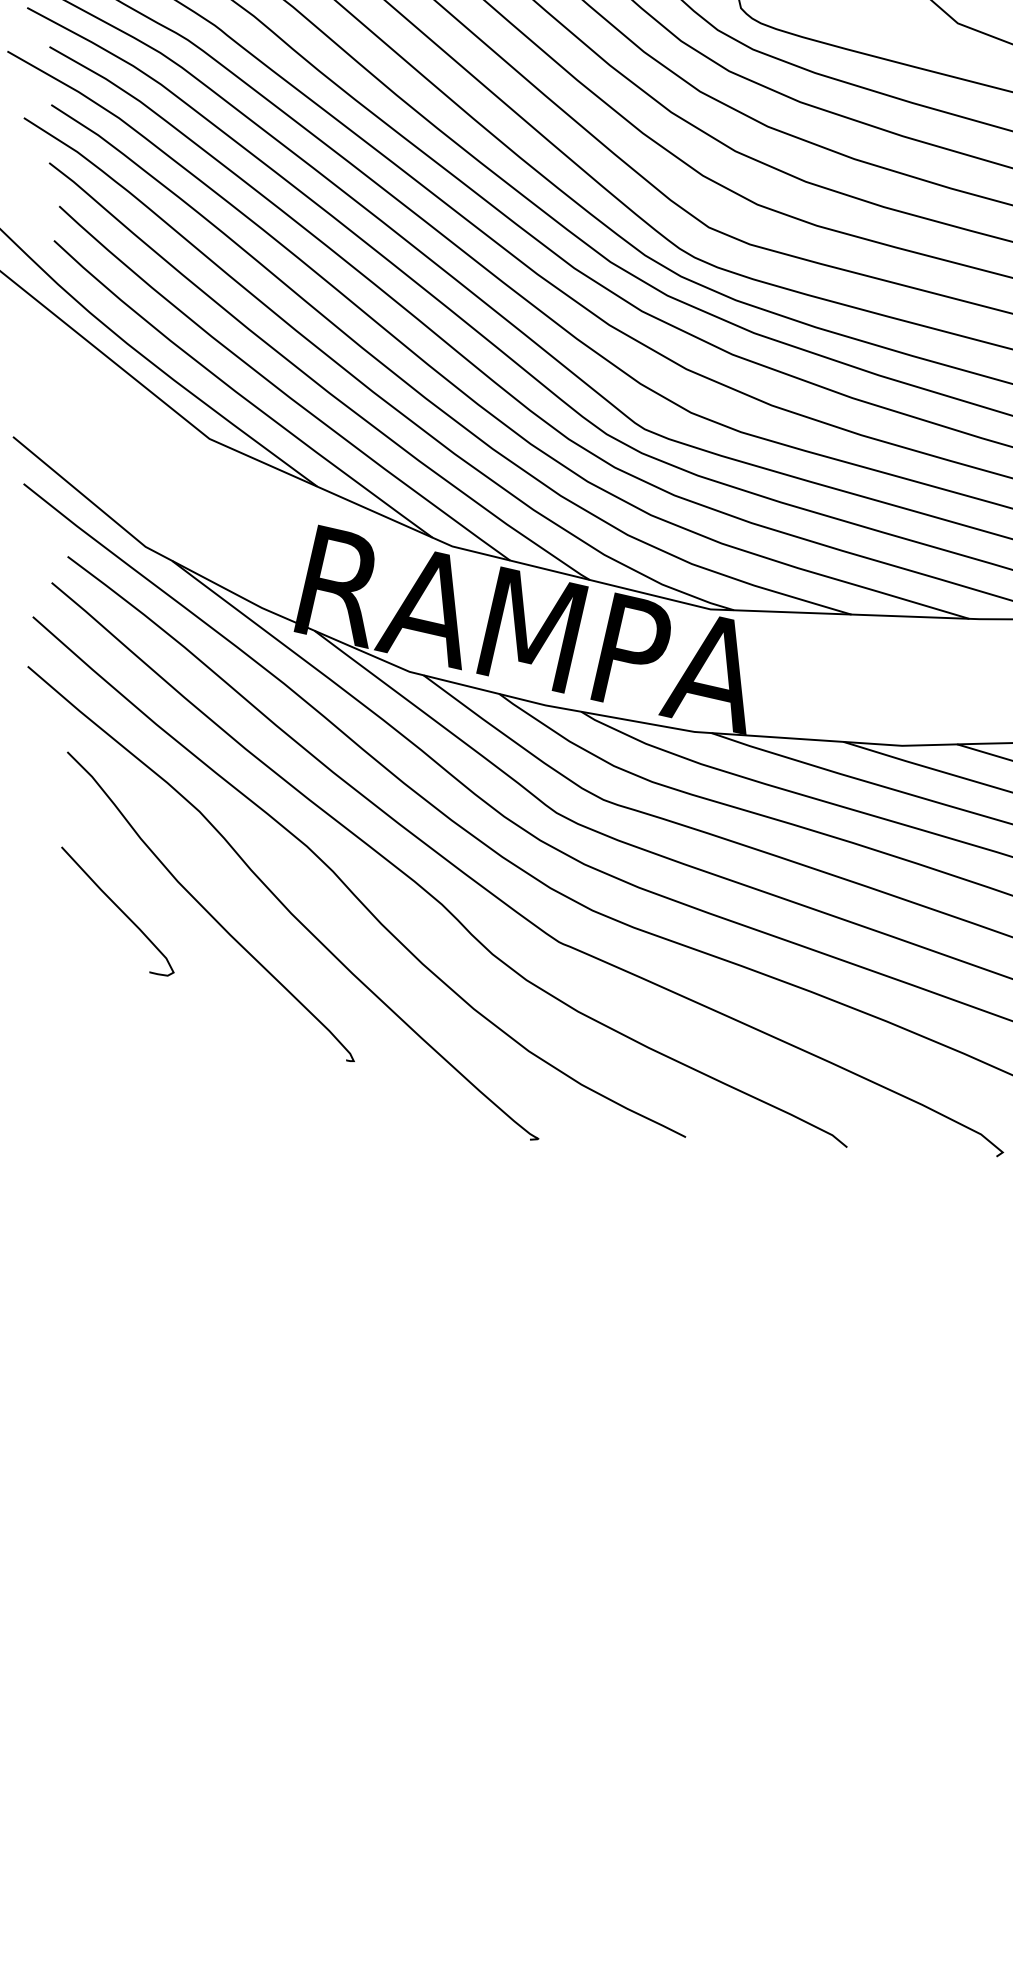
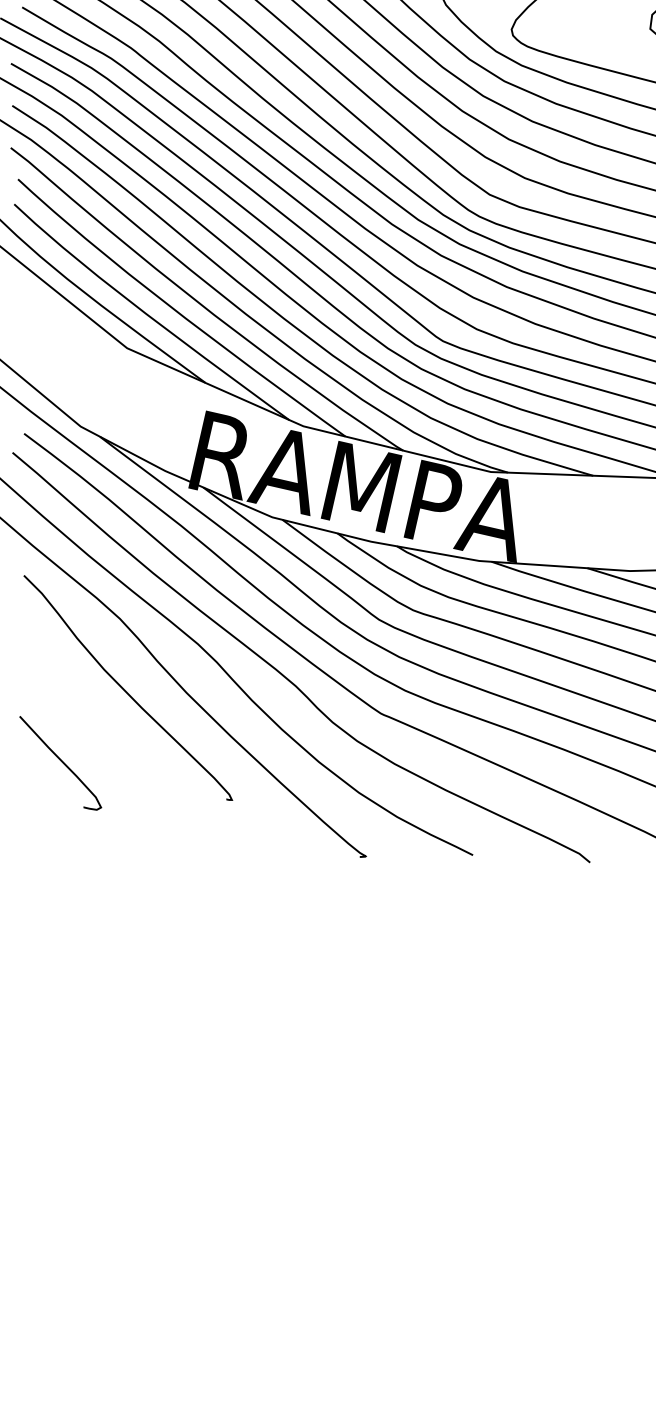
curve: (118, 909) -> (61, 761), moved

